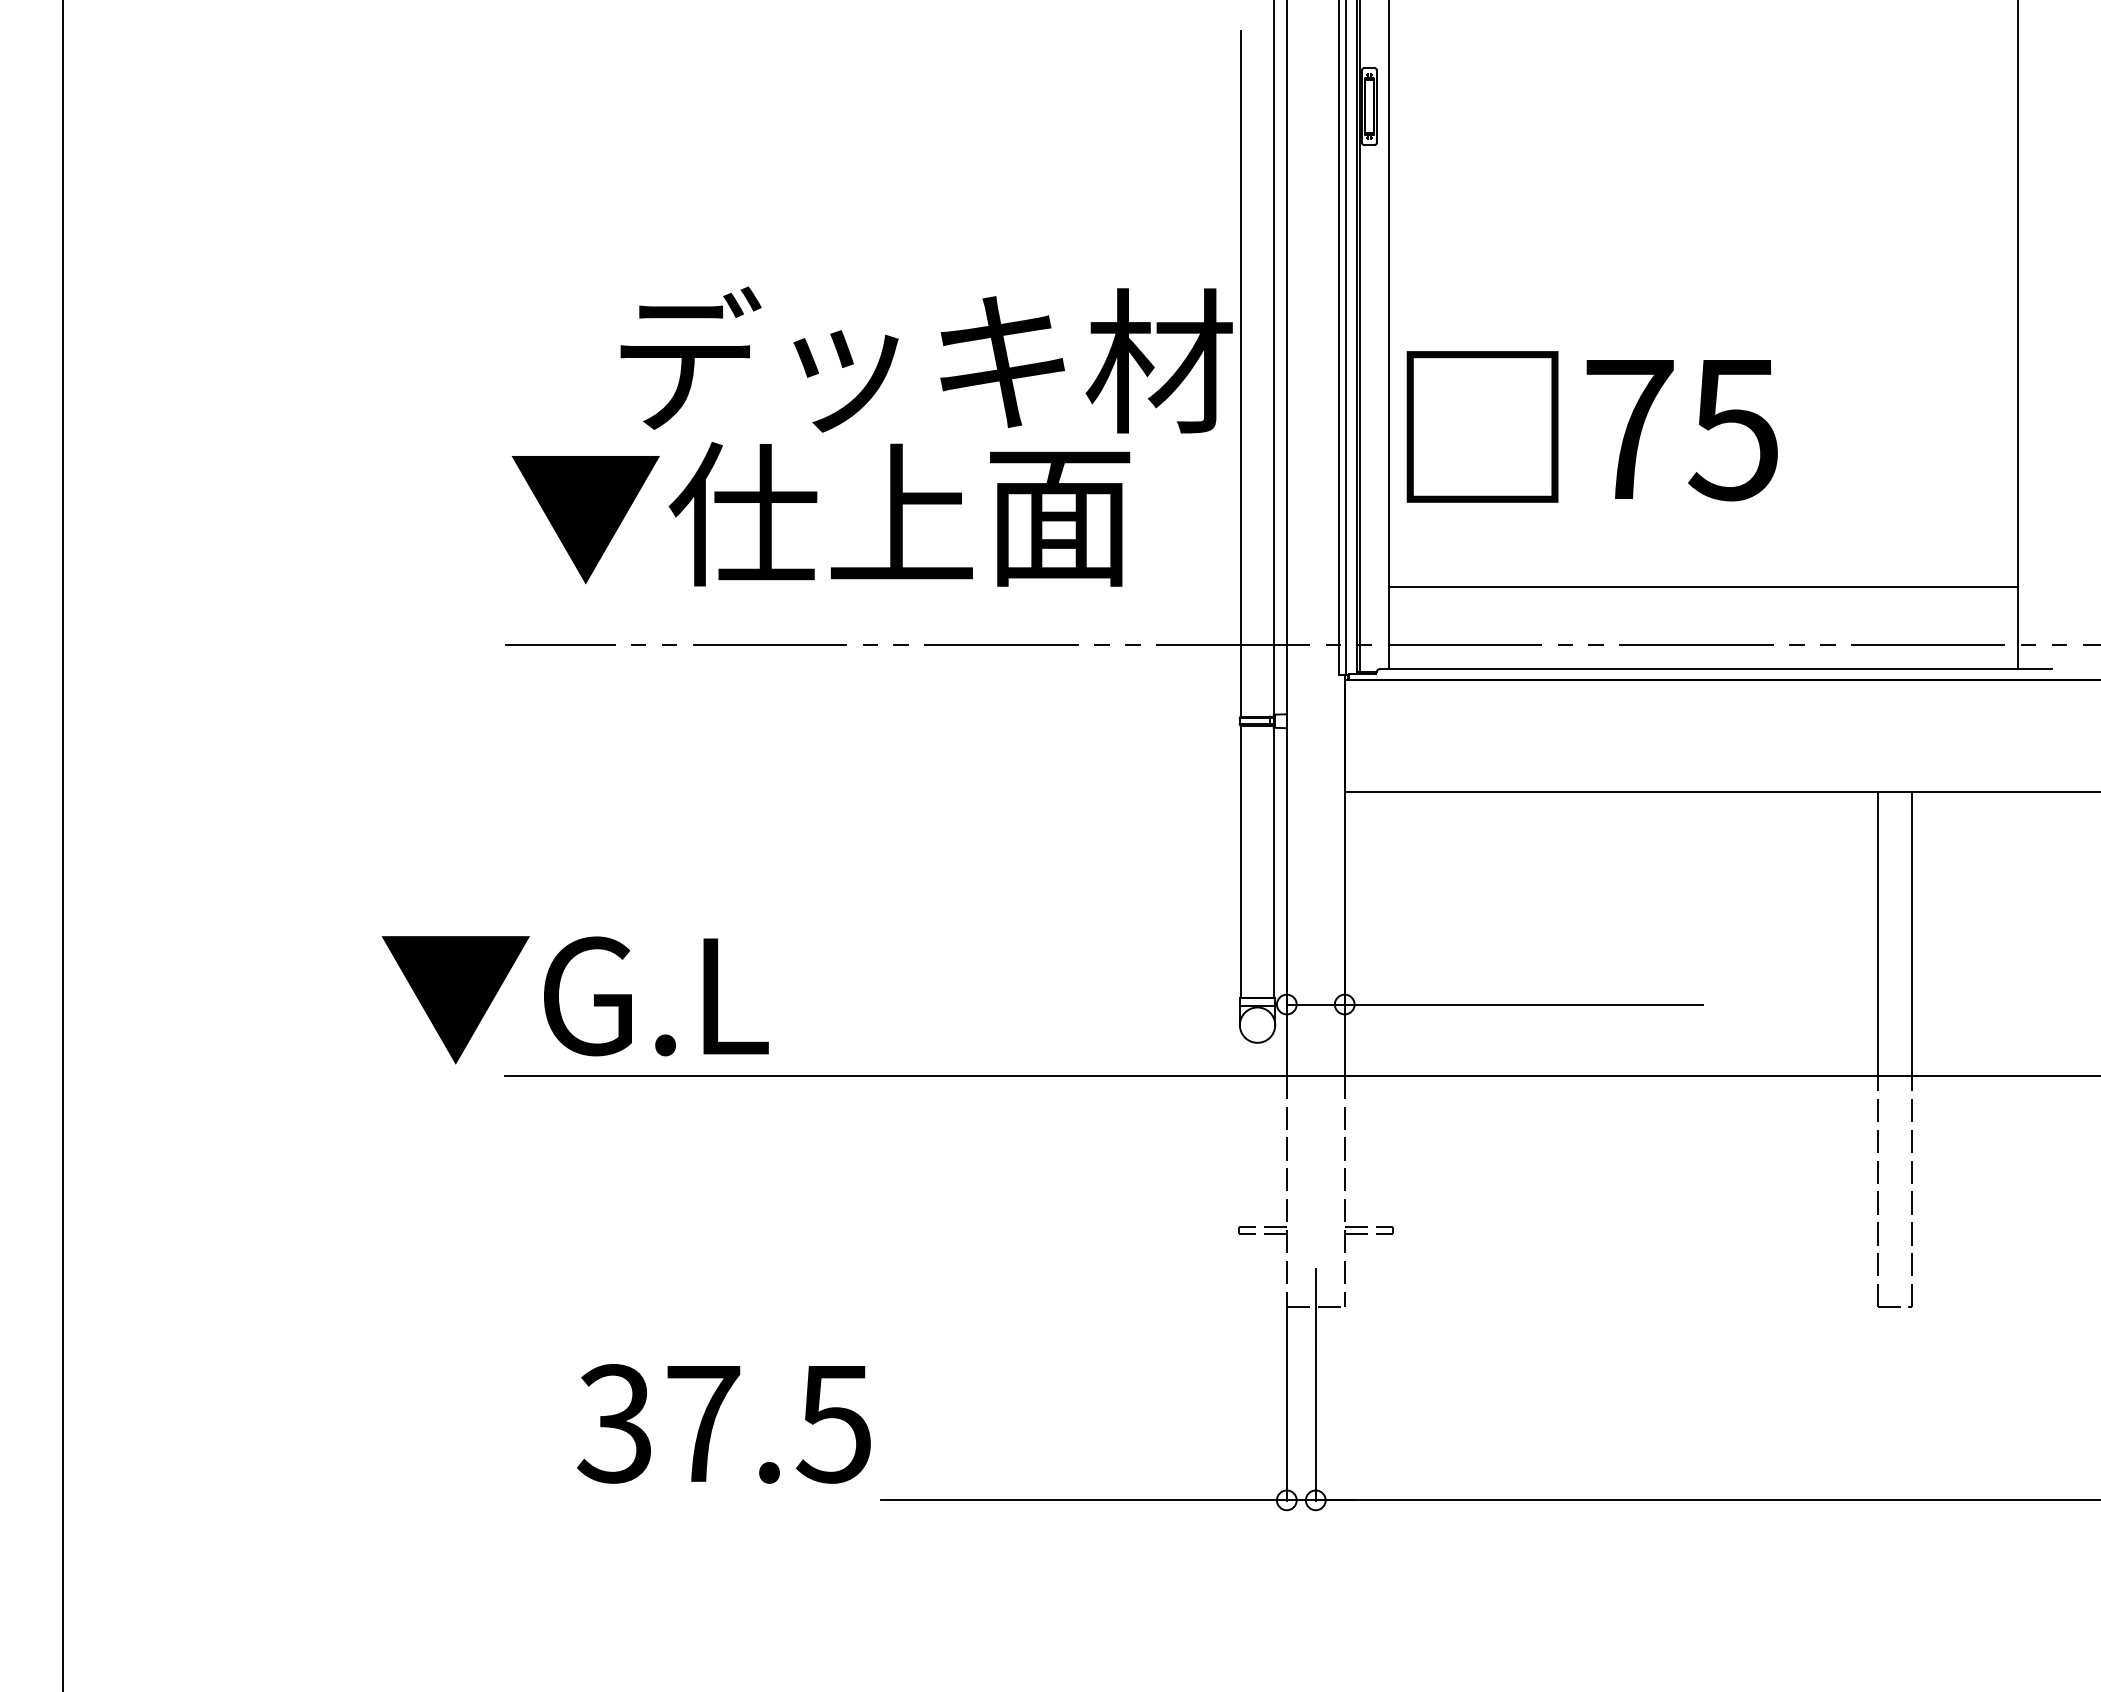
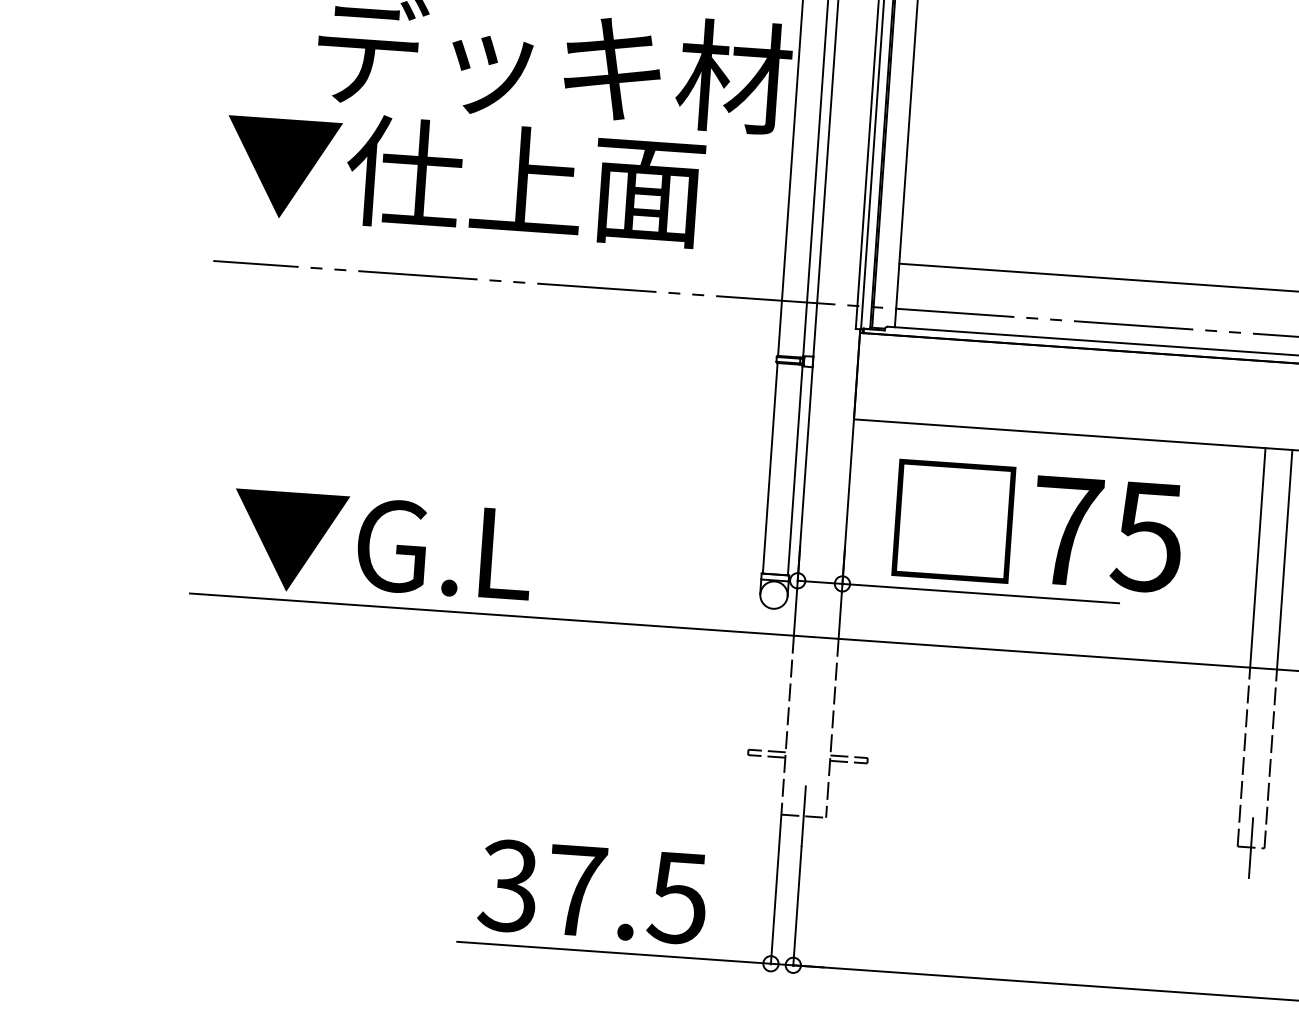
text: (1591, 426) -> (1037, 526), moved
text: (574, 1000) -> (381, 548), moved
line: (1894, 1307) -> (1250, 847), added
text: (723, 1423) -> (592, 891), moved

